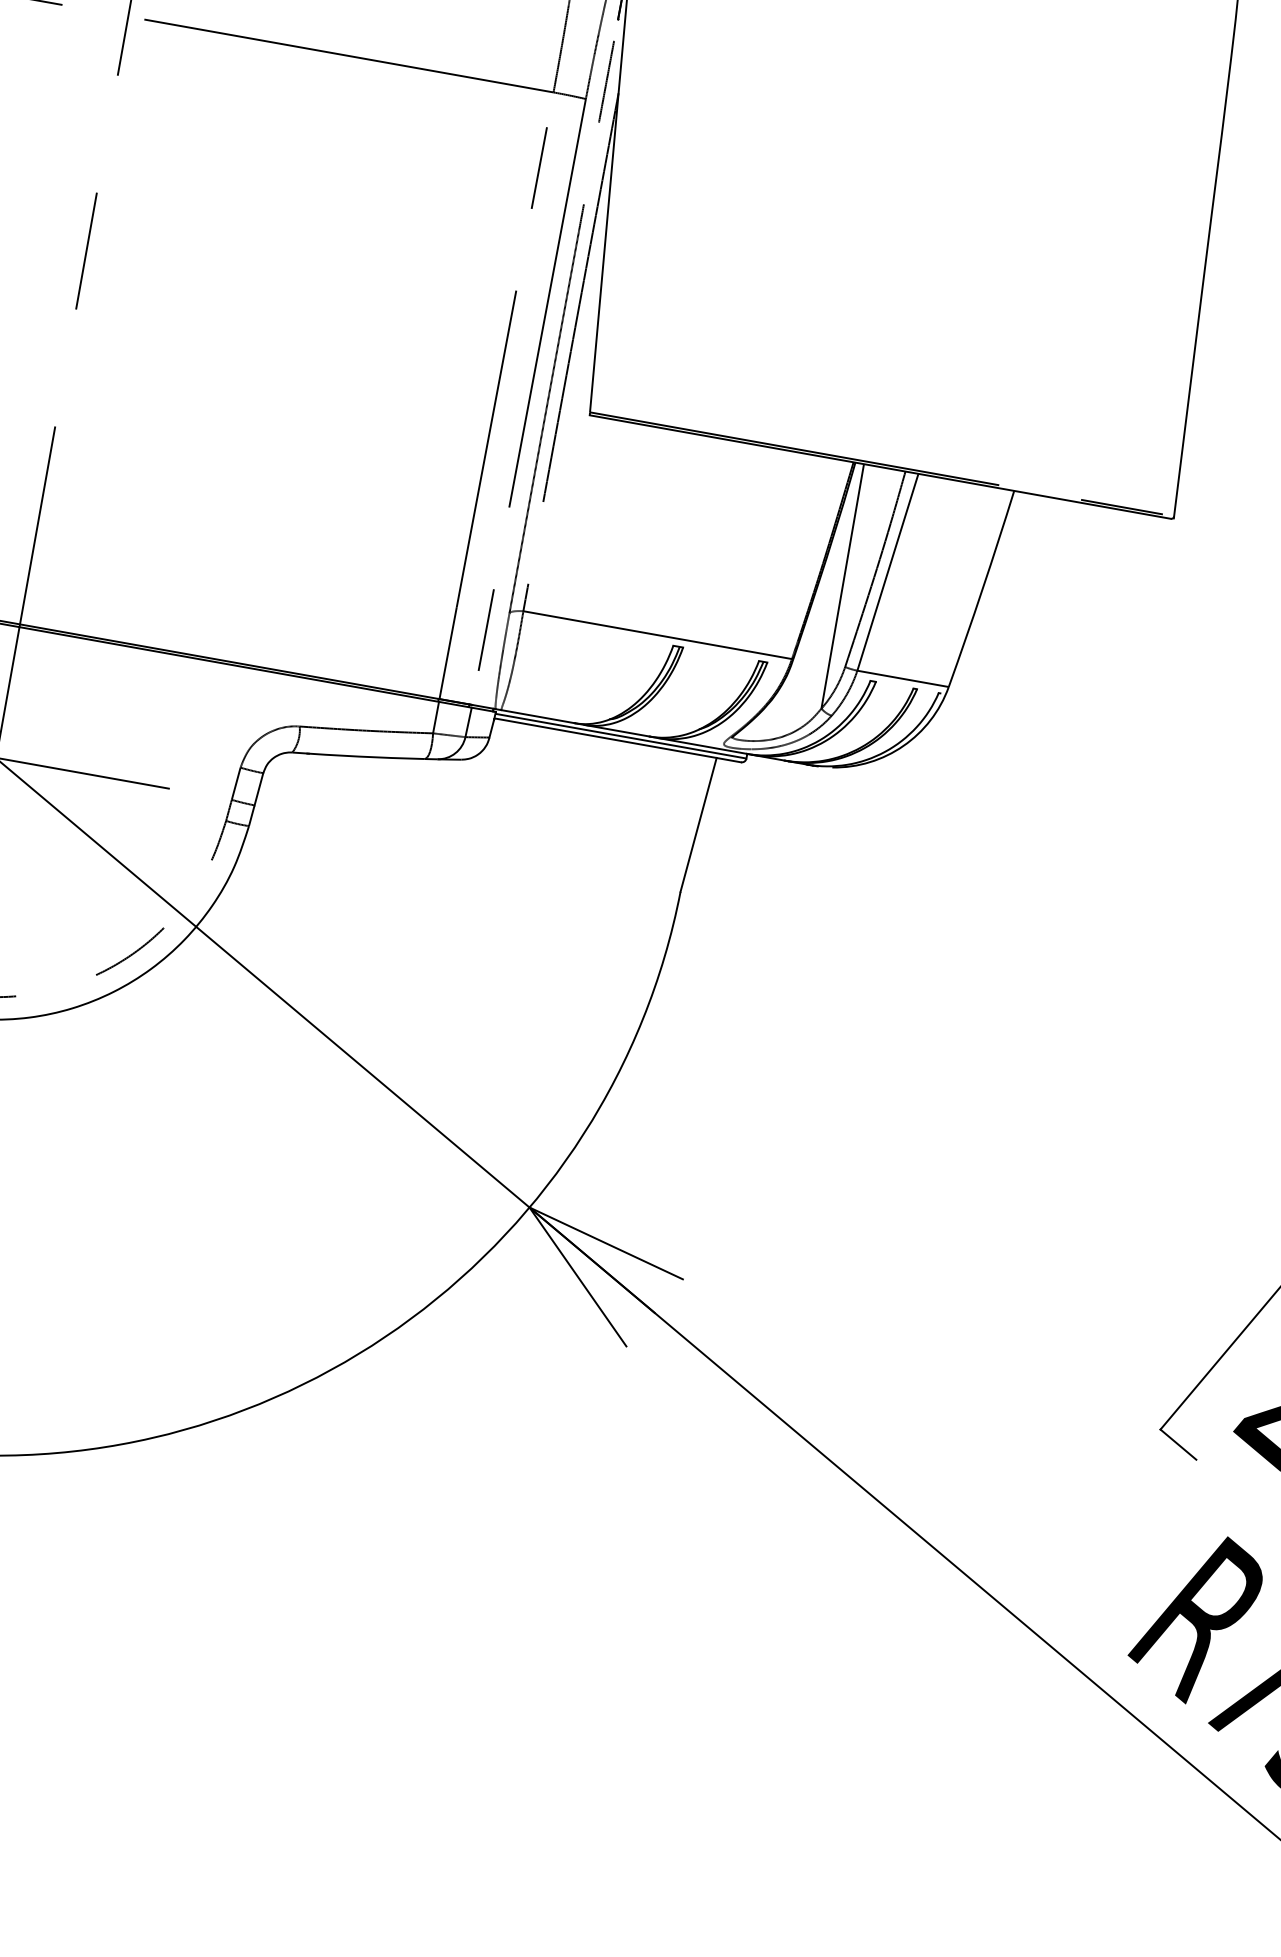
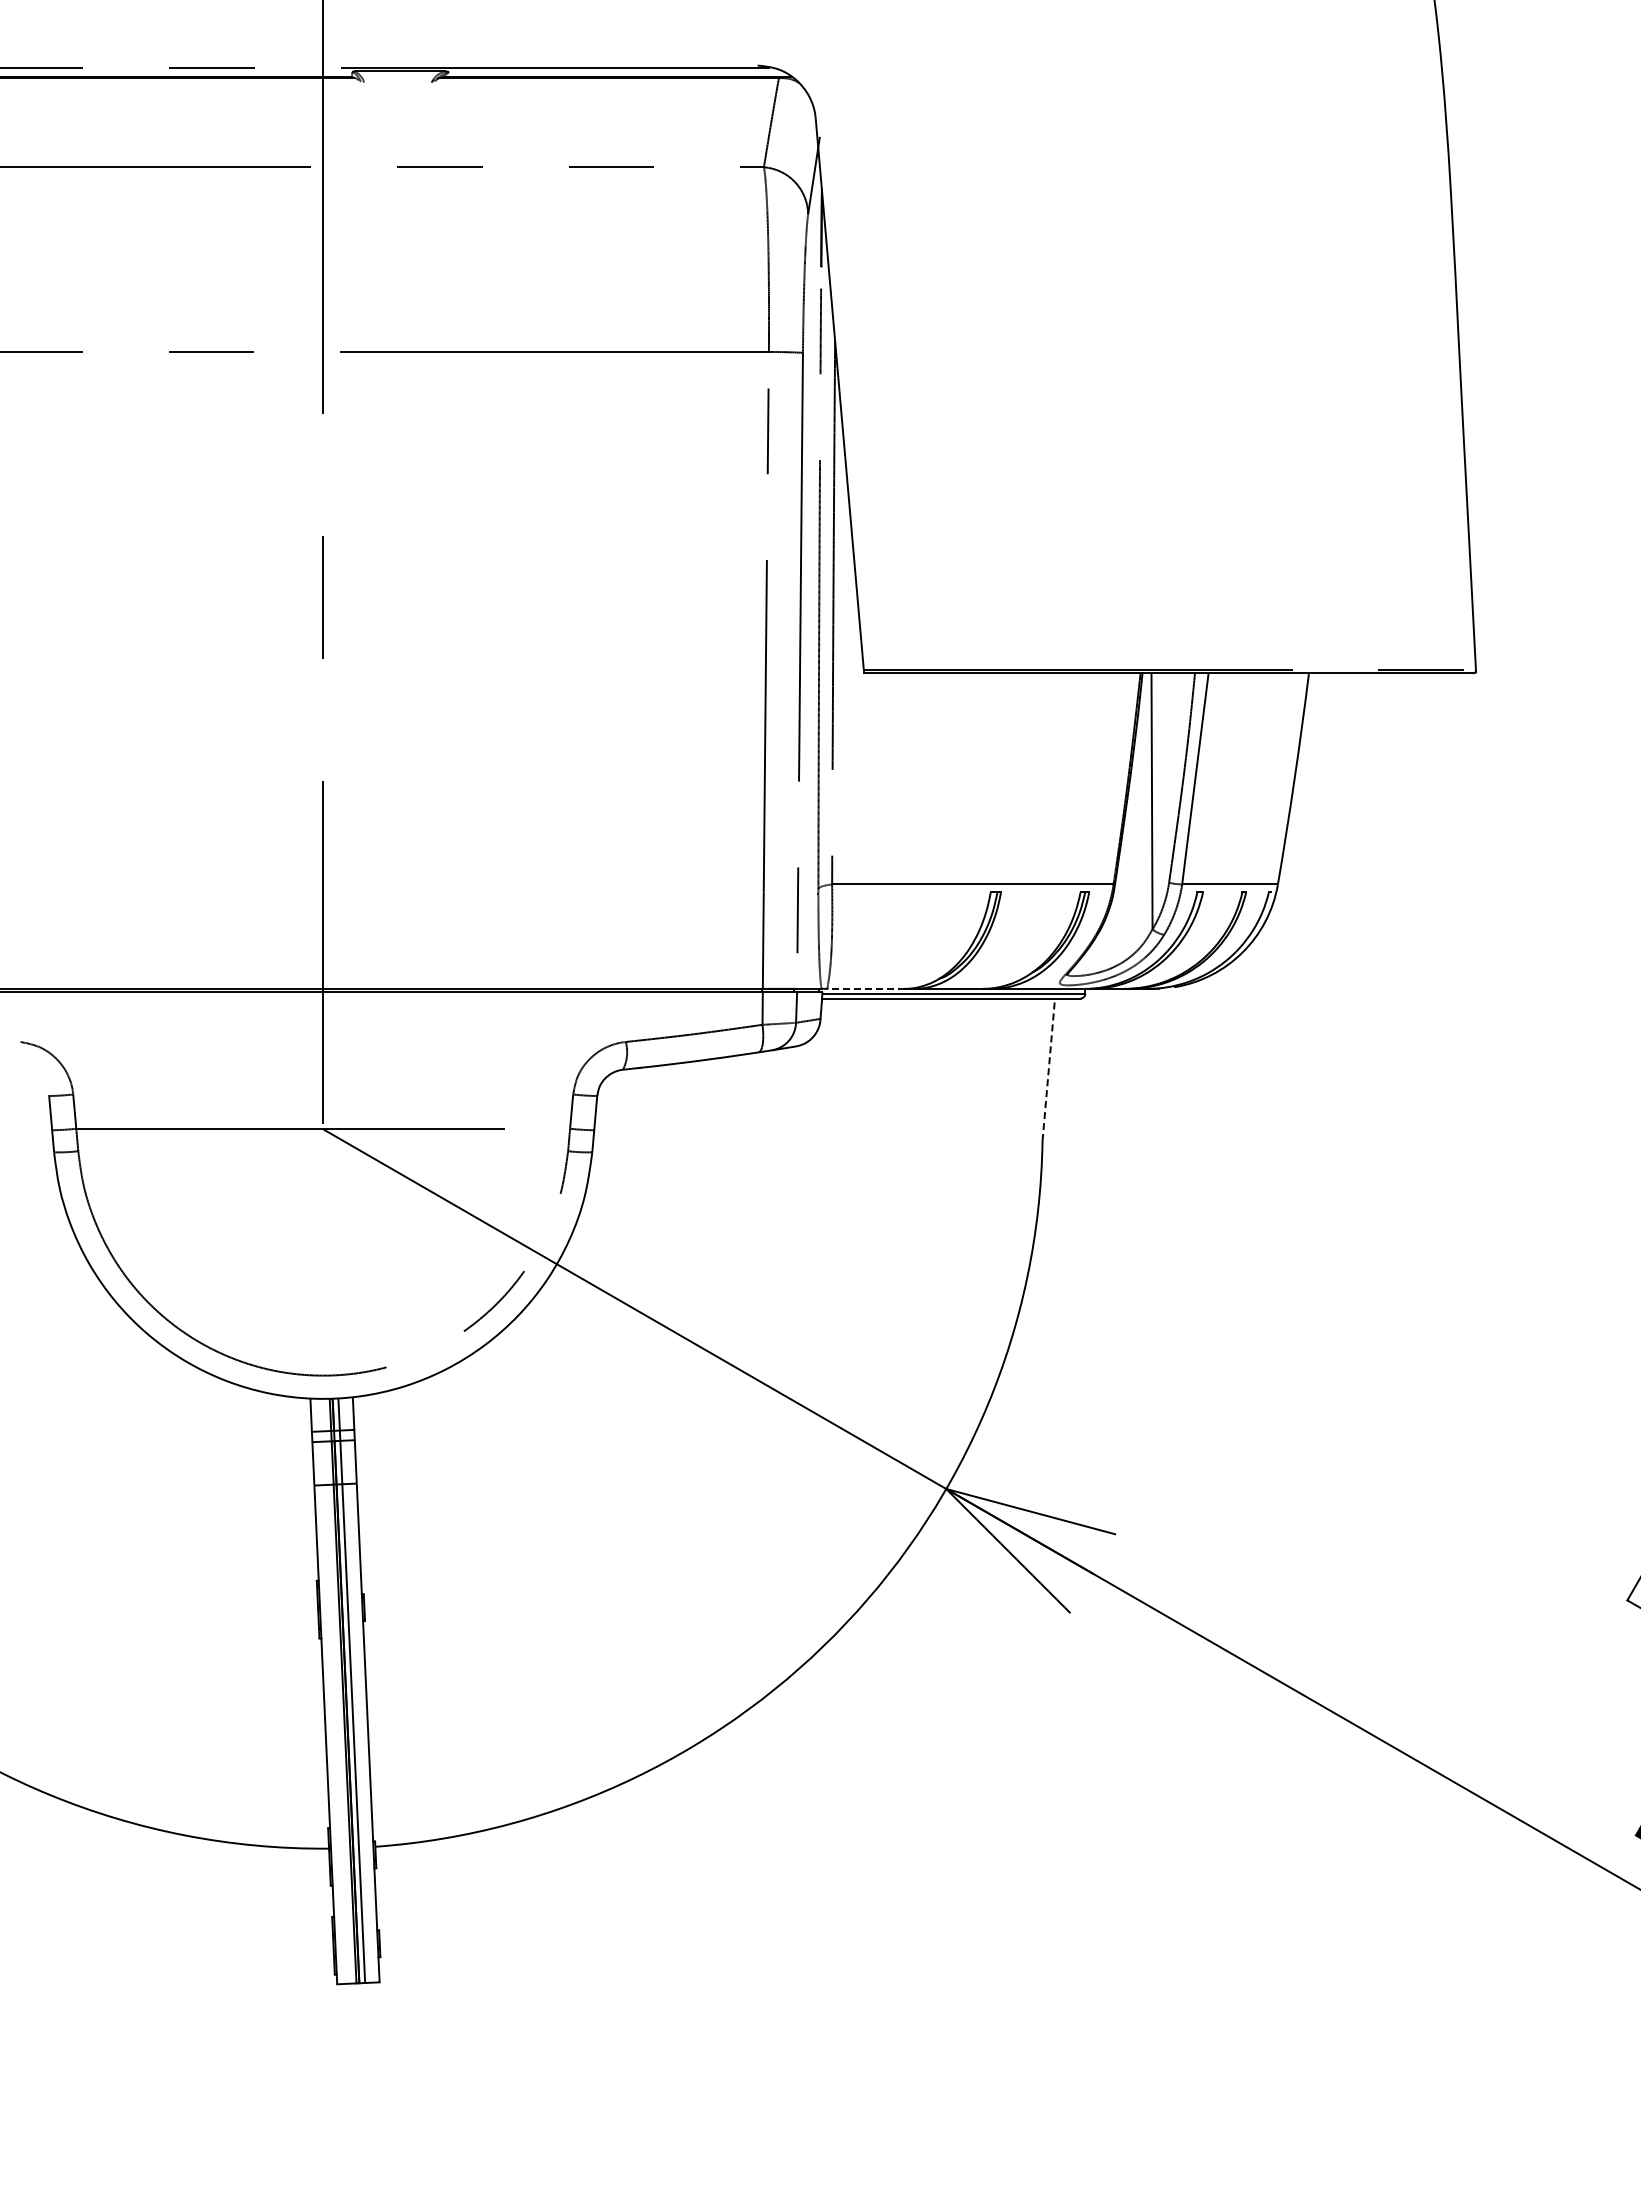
line: (537, 716) -> (865, 988), solid -> dashed
line: (698, 824) -> (1048, 1069), solid -> dashed

